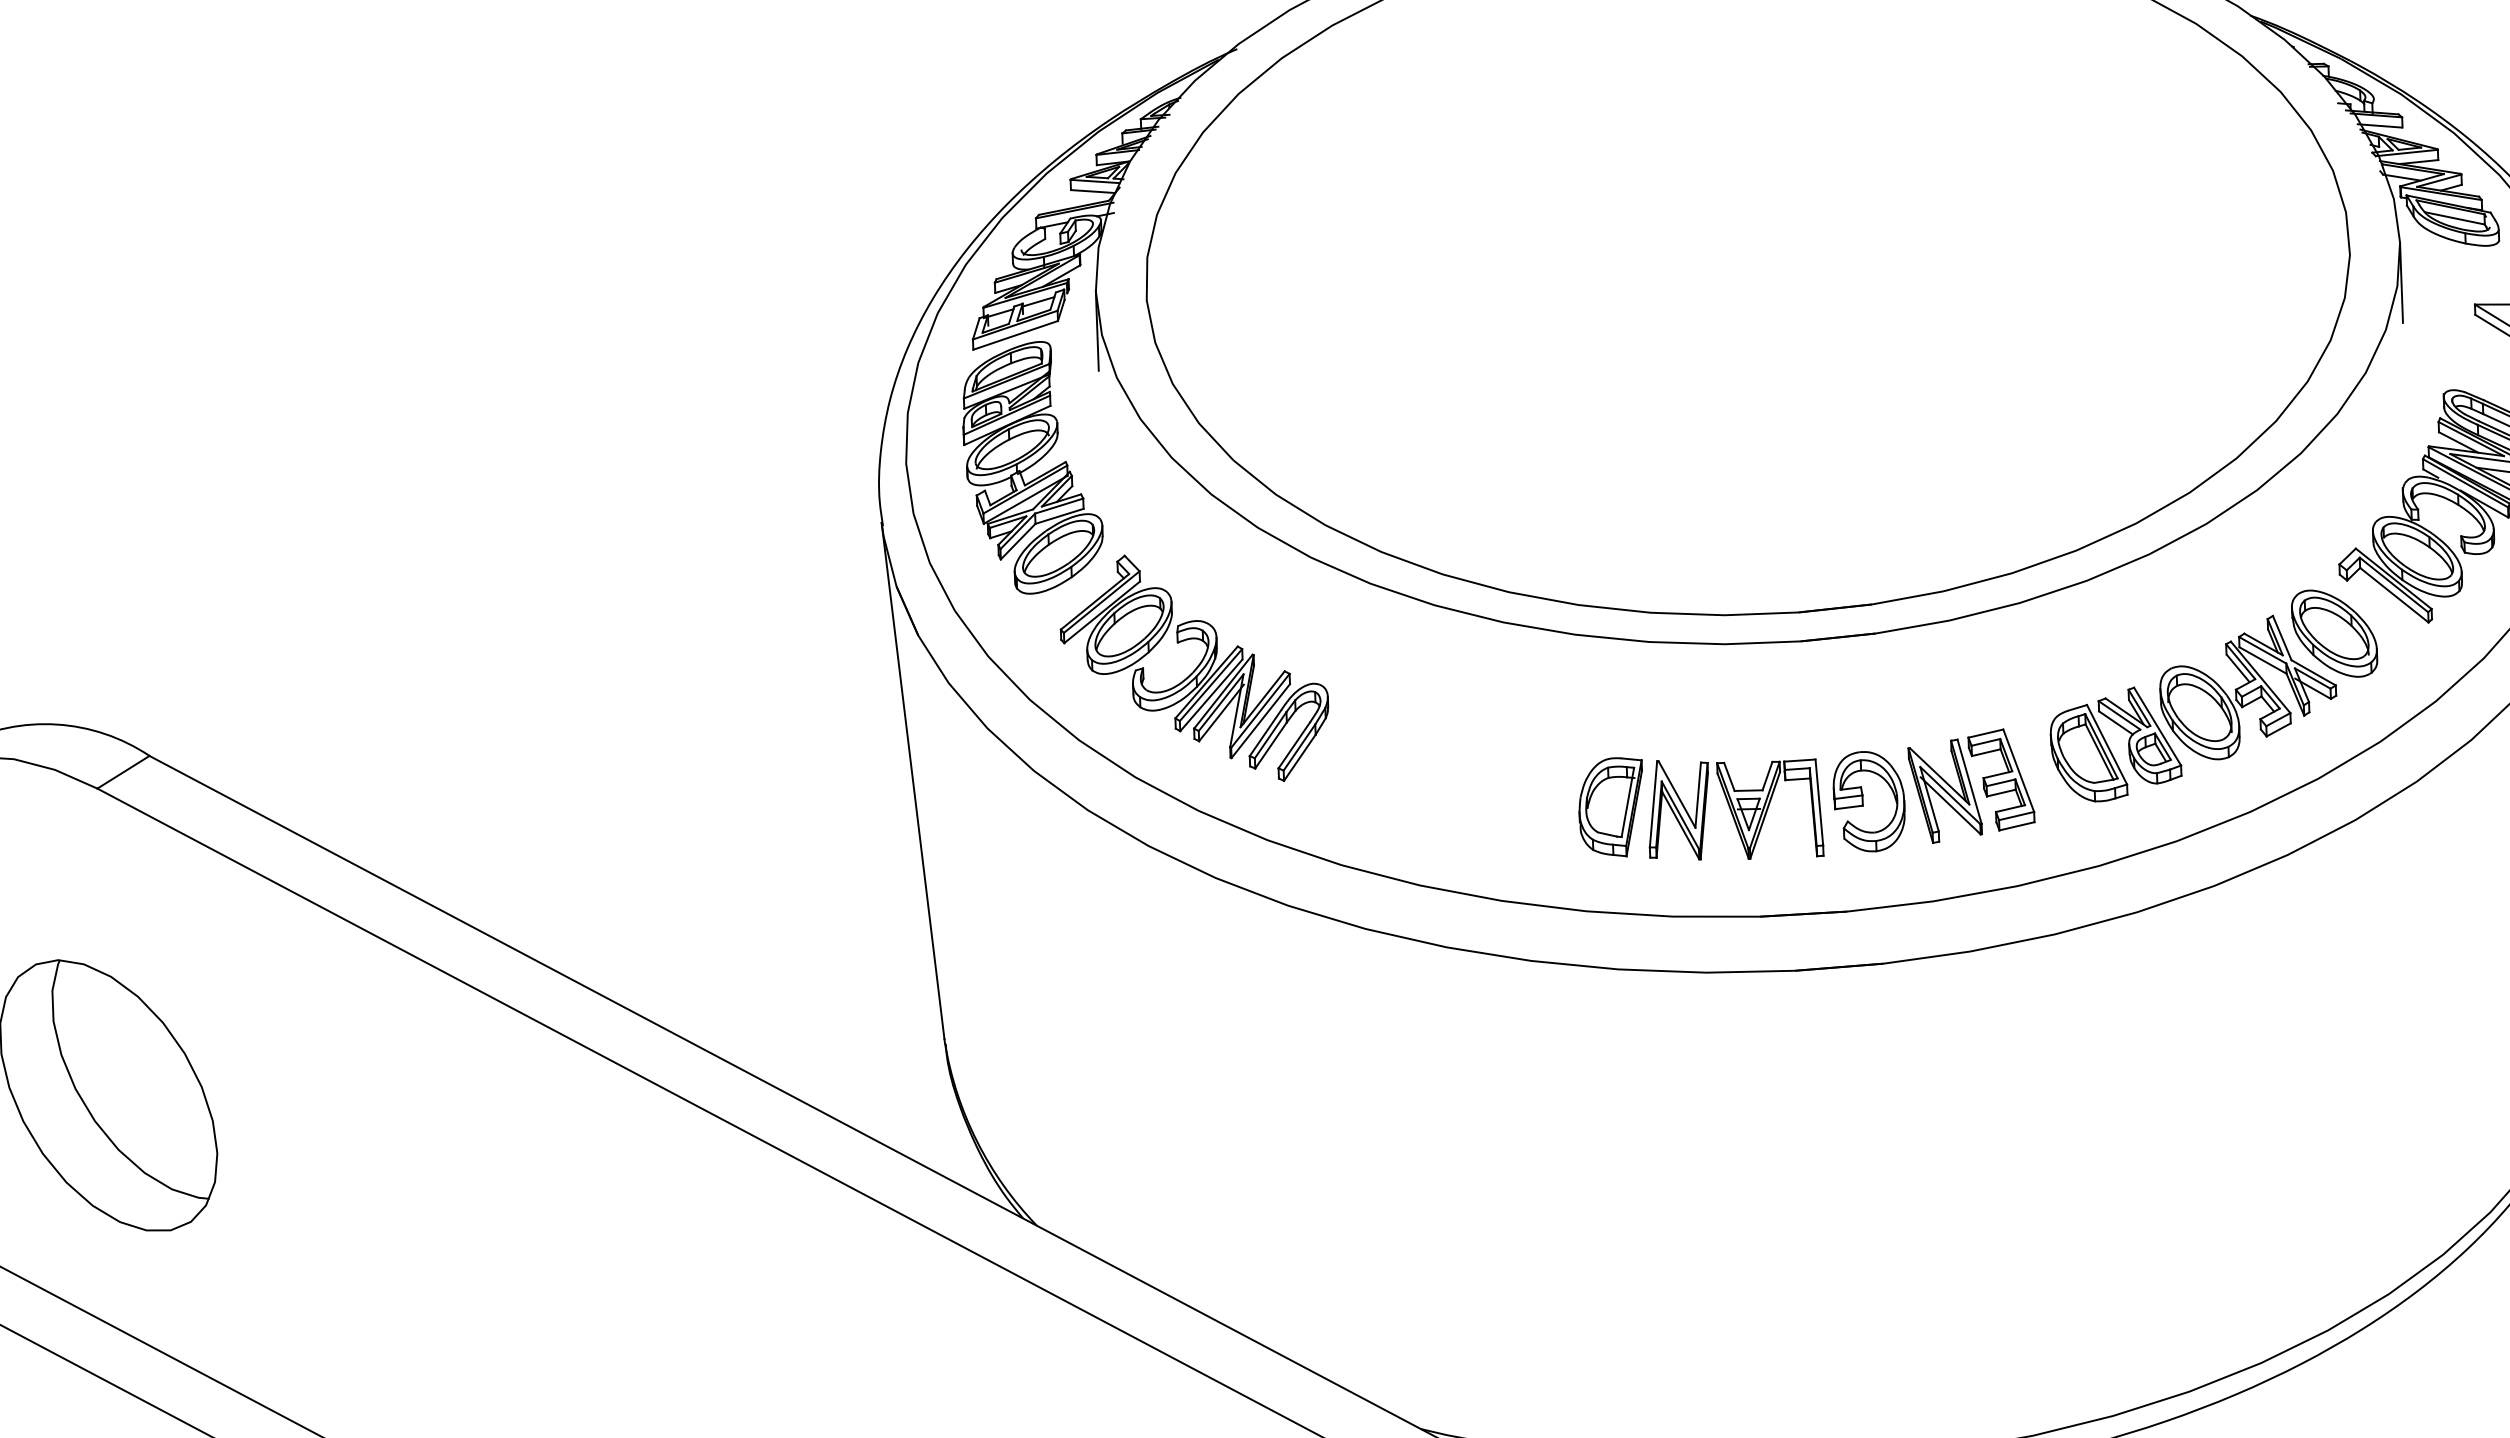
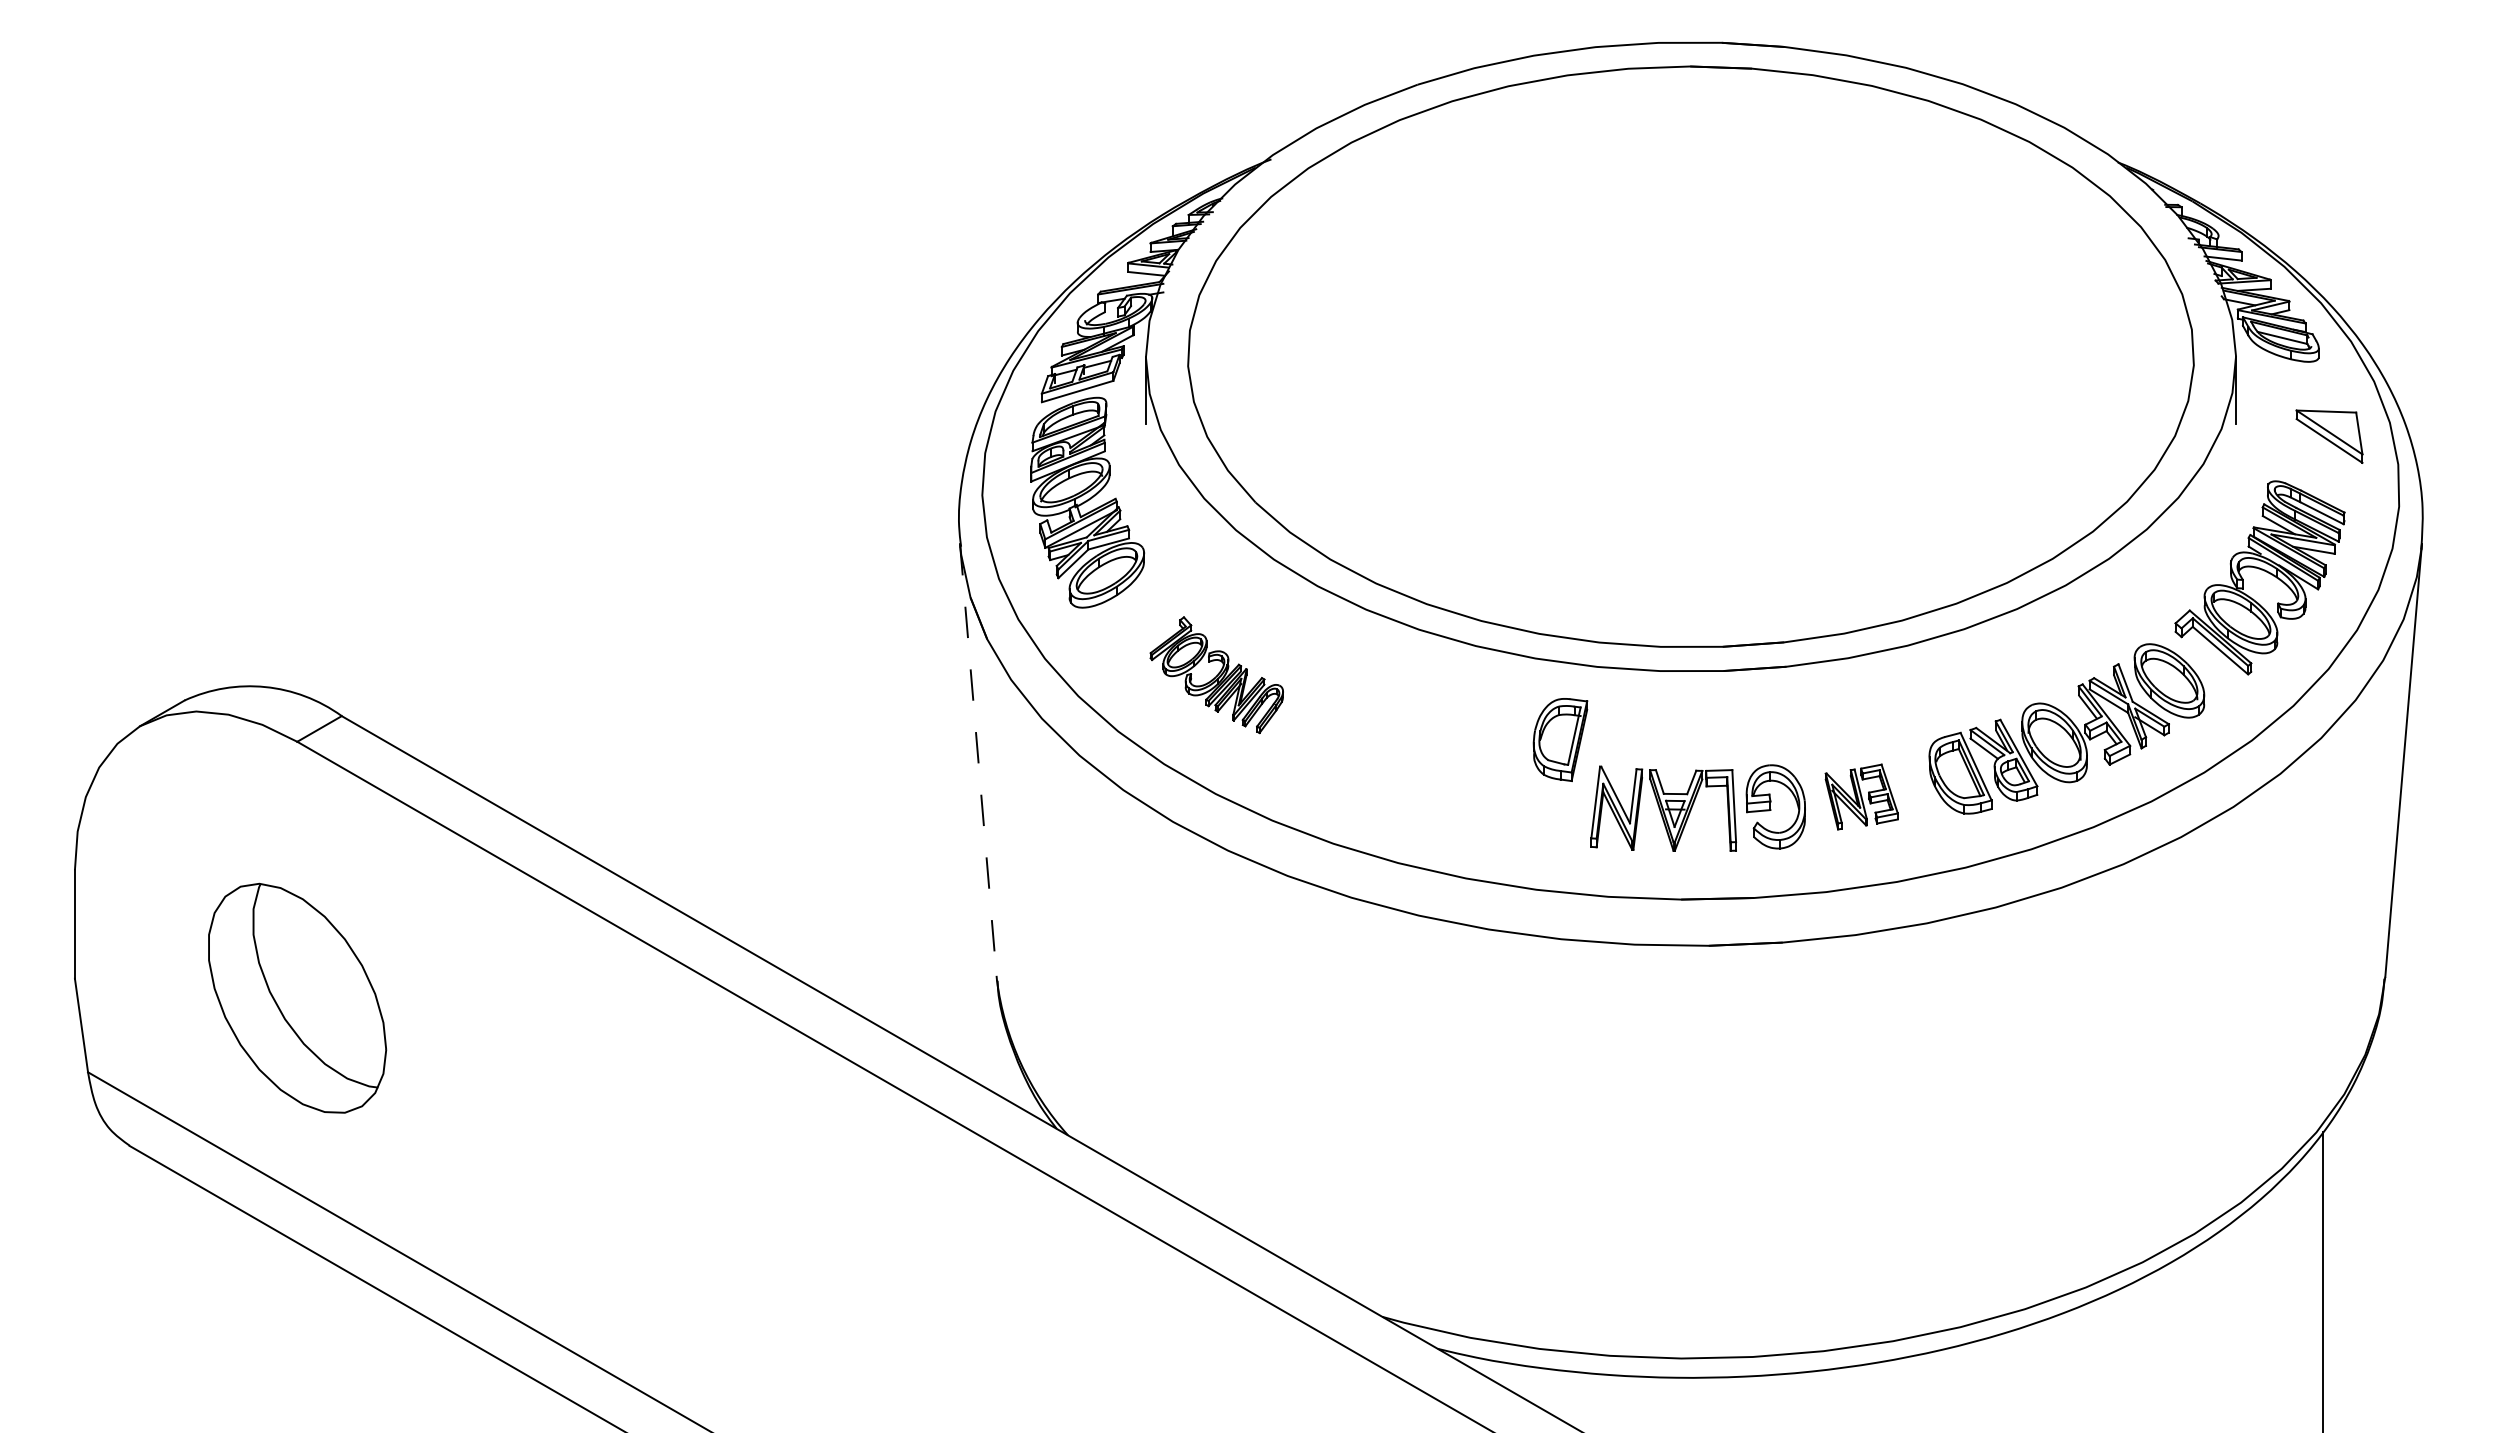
part: (1194, 667) -> (1216, 674), size x0.6
line: (913, 781) -> (978, 760), solid -> dashed
part: (1971, 785) -> (1861, 796), size x0.7
part: (1611, 807) -> (1560, 739), moved

